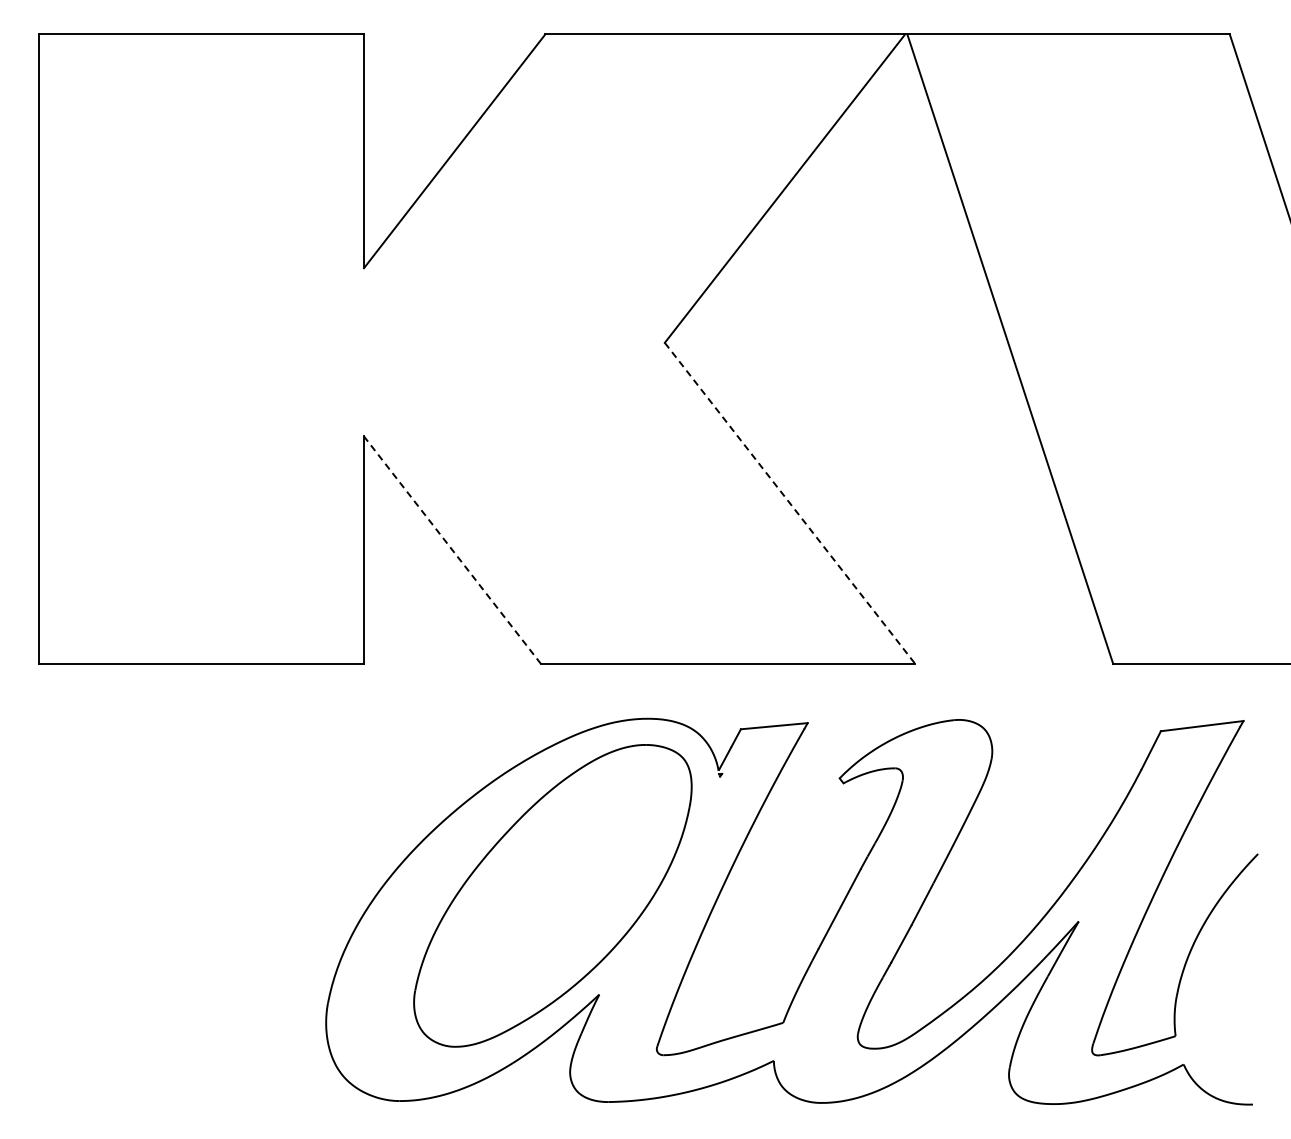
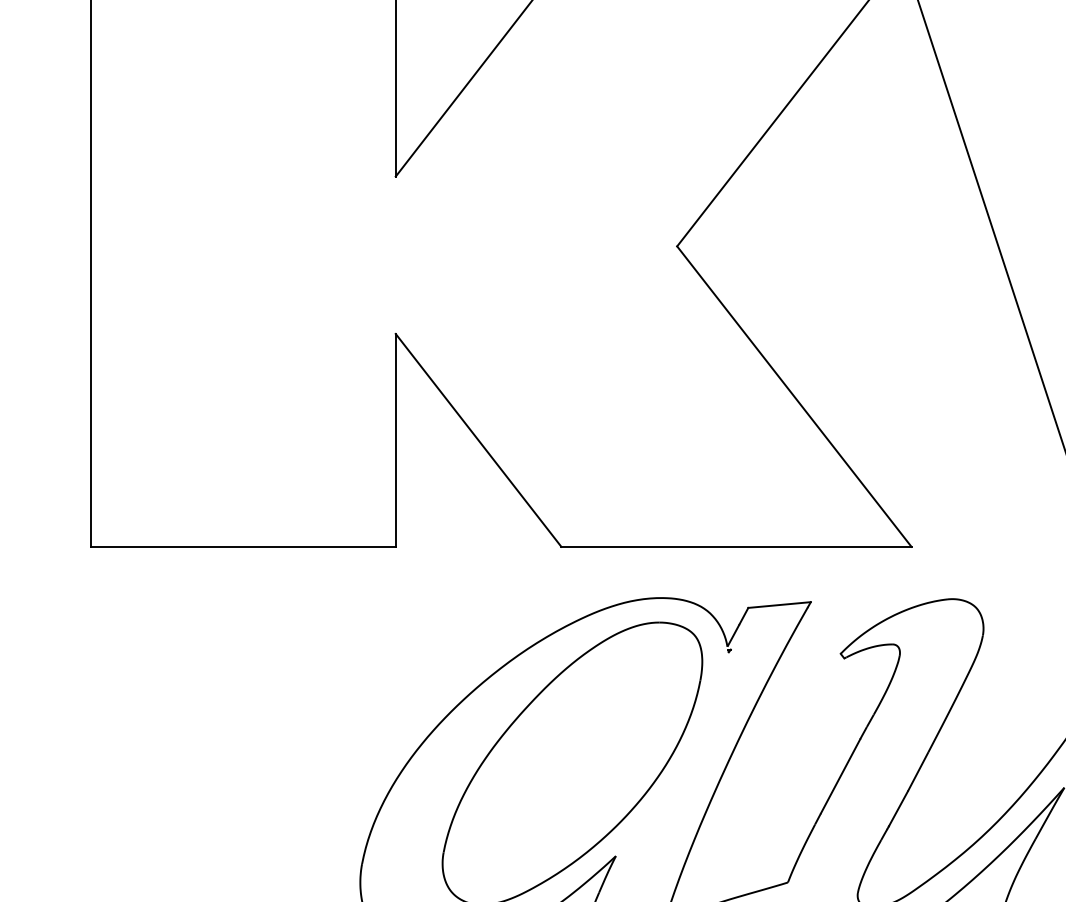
line: (790, 503) -> (794, 396), dashed -> solid
line: (452, 549) -> (478, 439), dashed -> solid

